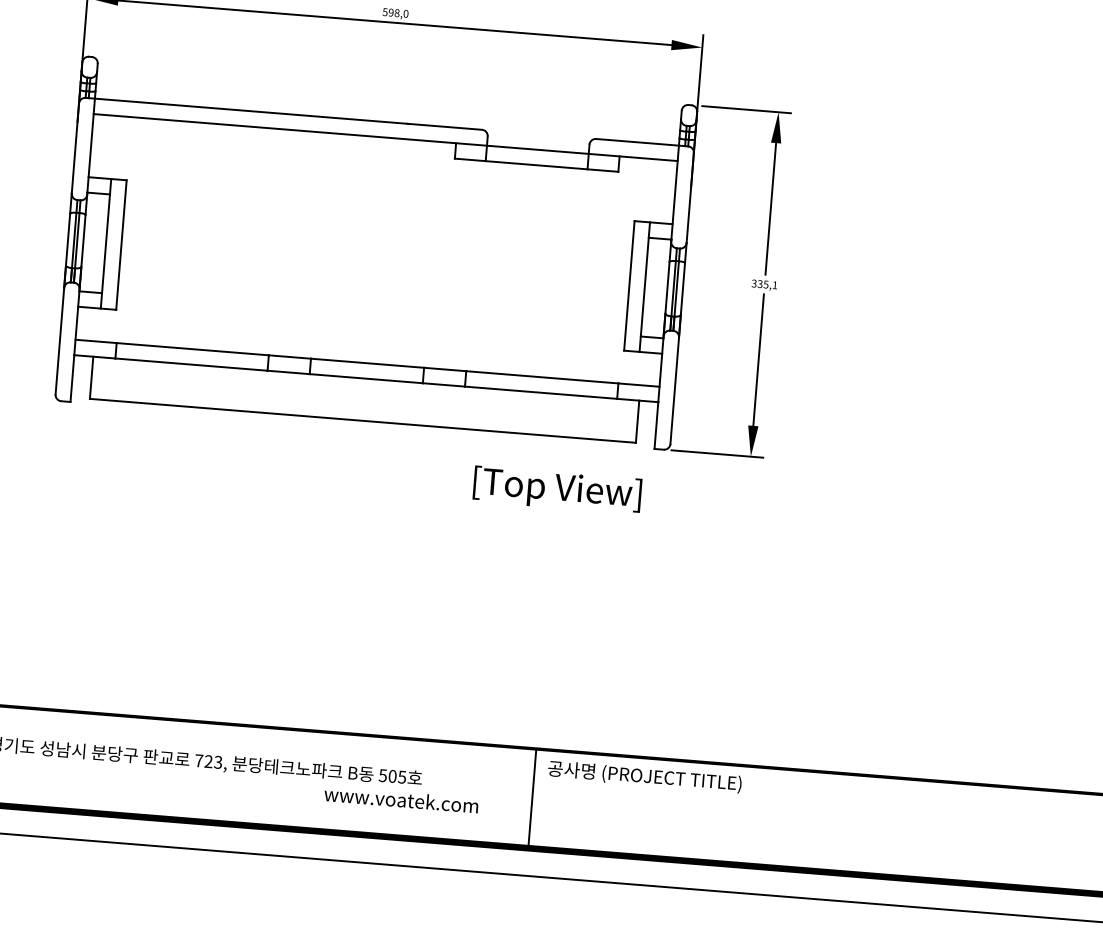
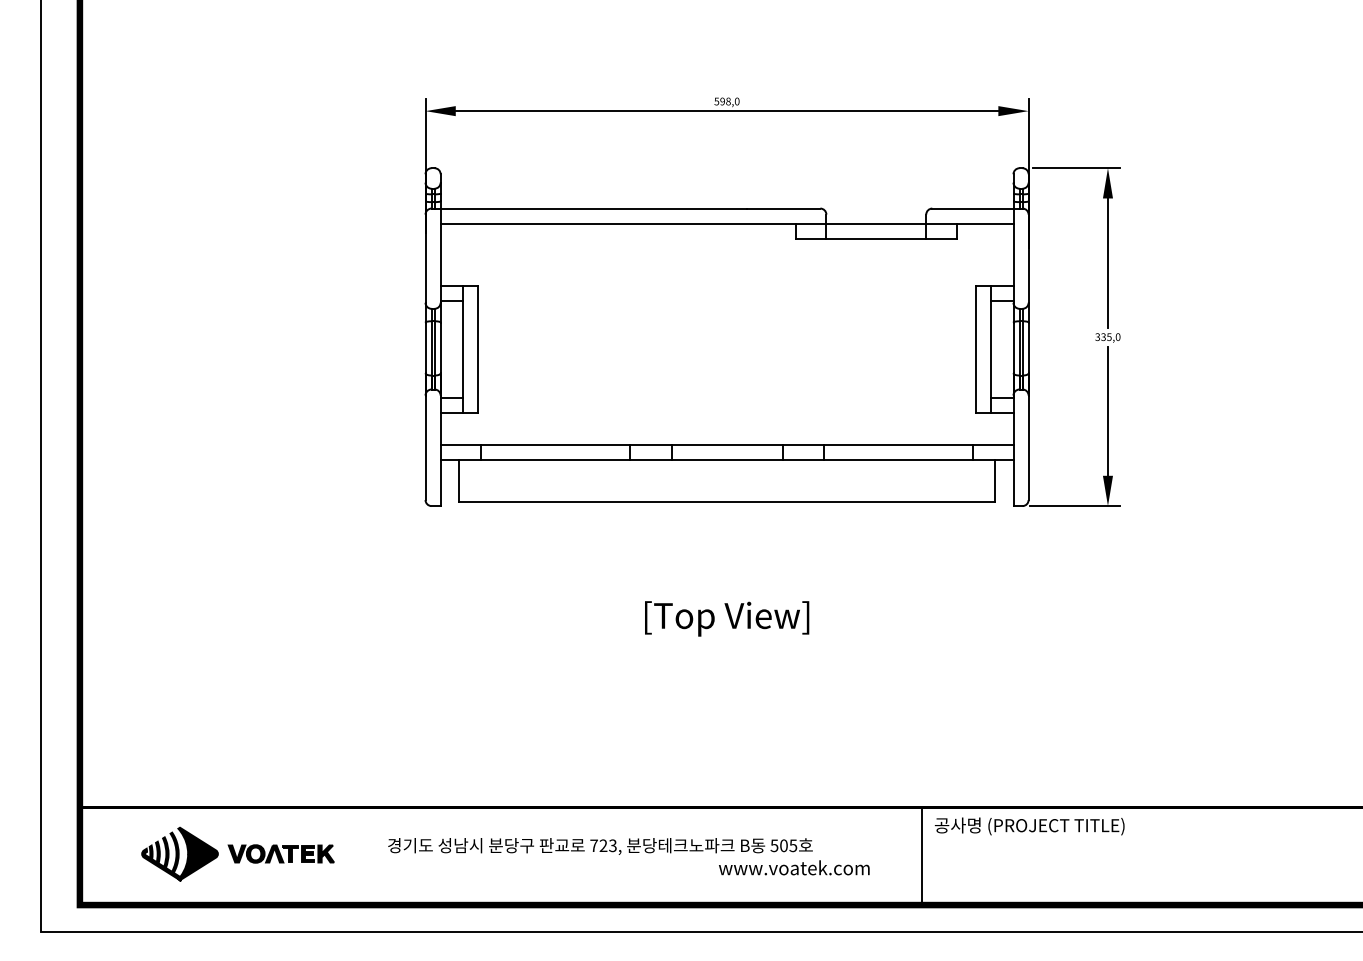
text: (774, 284) -> (1117, 336), 335,1 -> 335,0
text: (557, 489) -> (727, 618), moved

